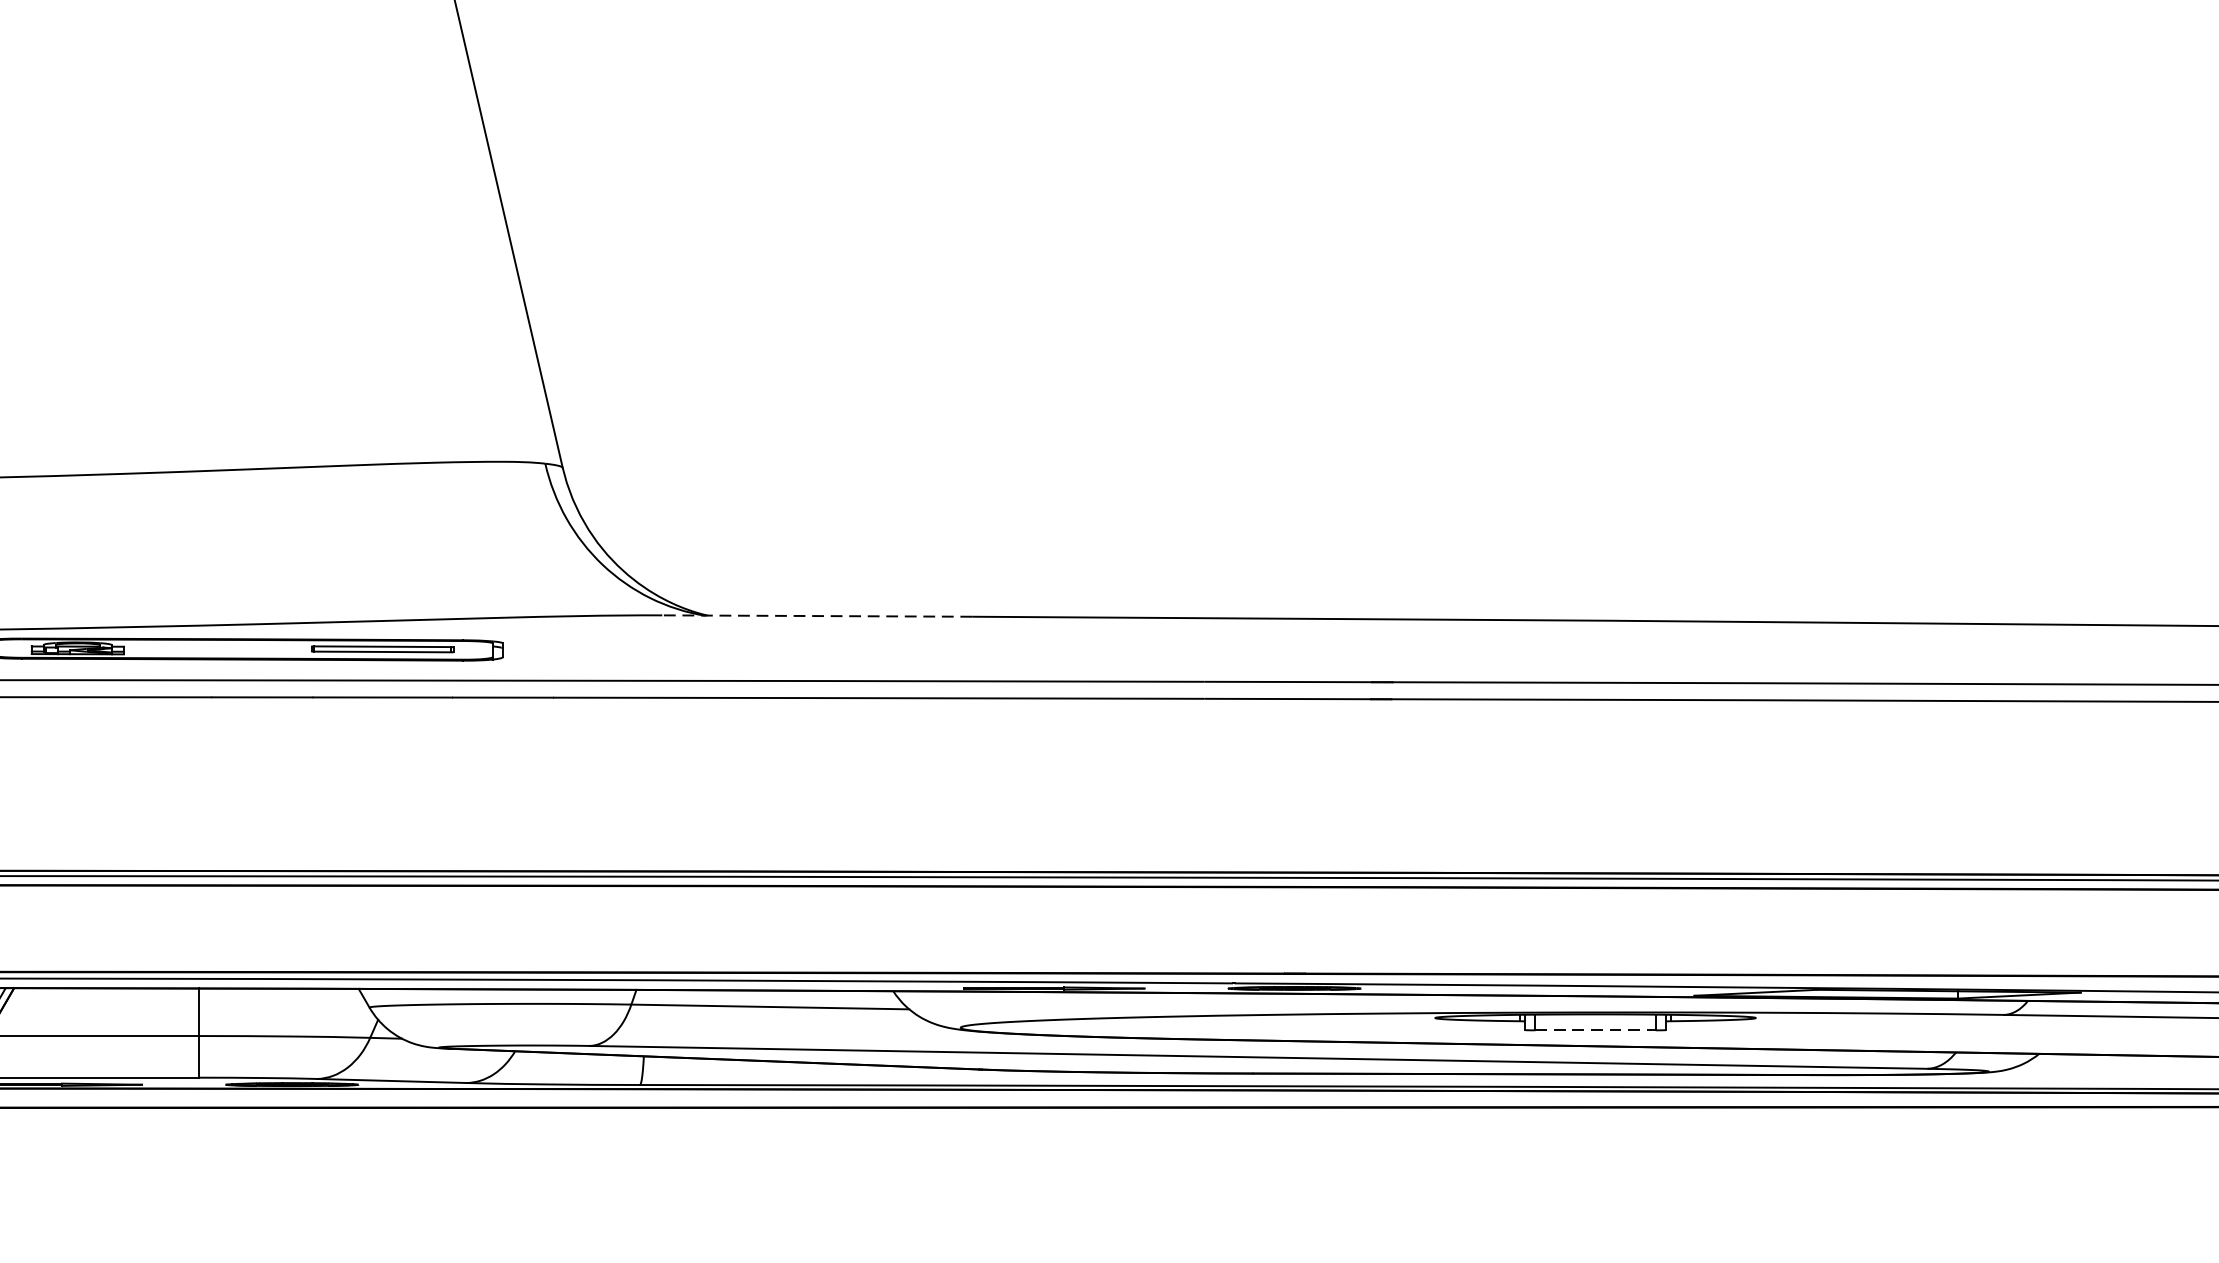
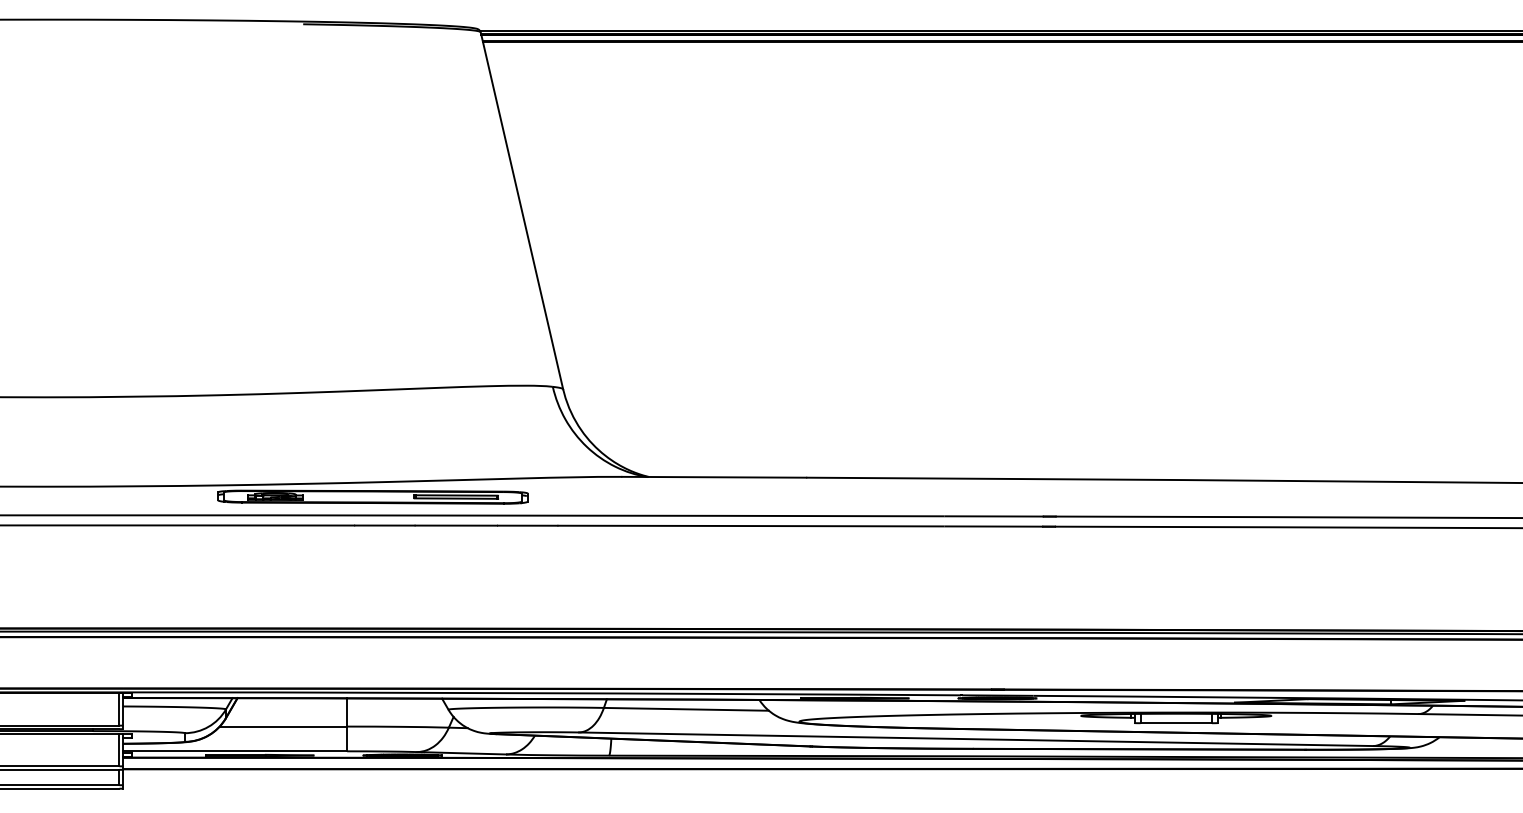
line: (817, 616) -> (714, 477), dashed -> solid
line: (1595, 1030) -> (1176, 723), dashed -> solid

